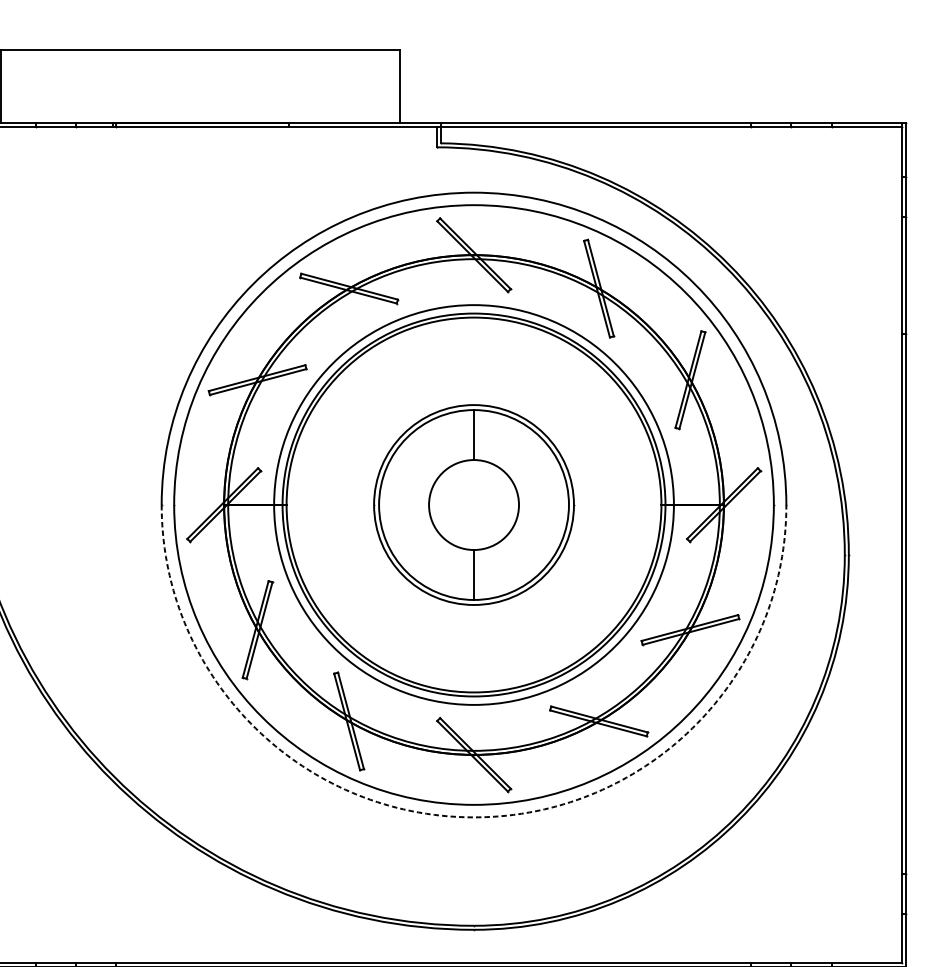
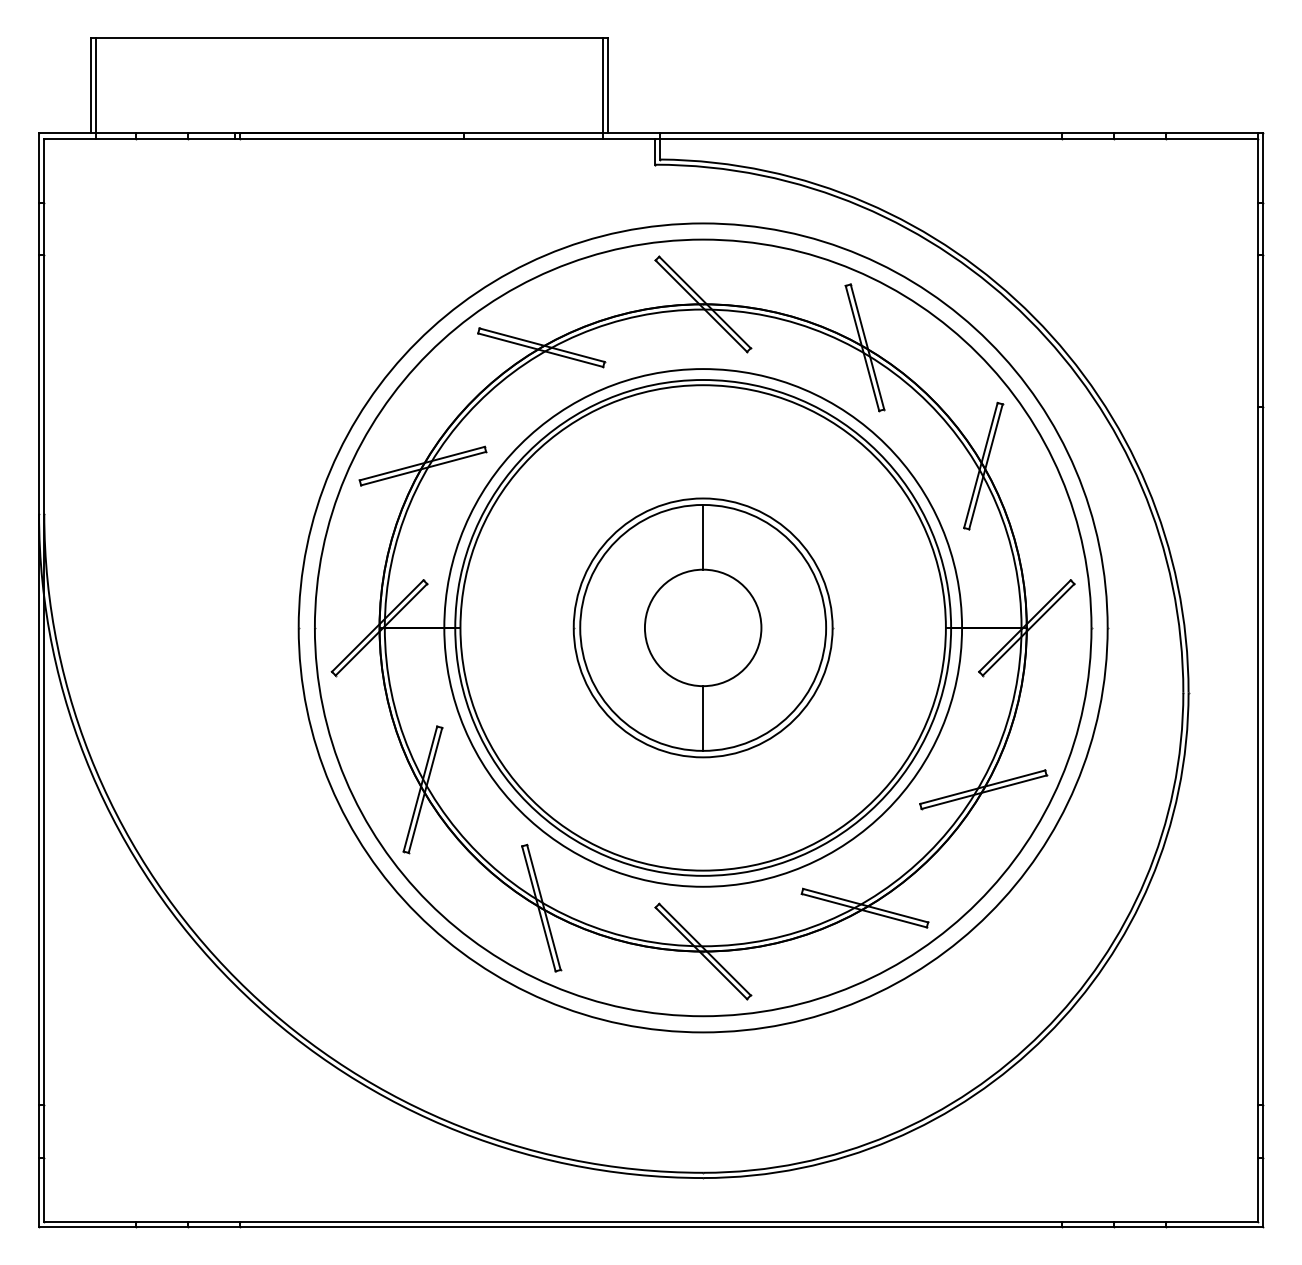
line: (5, 88) -> (96, 88), added
line: (396, 88) -> (602, 88), added
arc: (474, 817) -> (703, 1032), dashed -> solid

